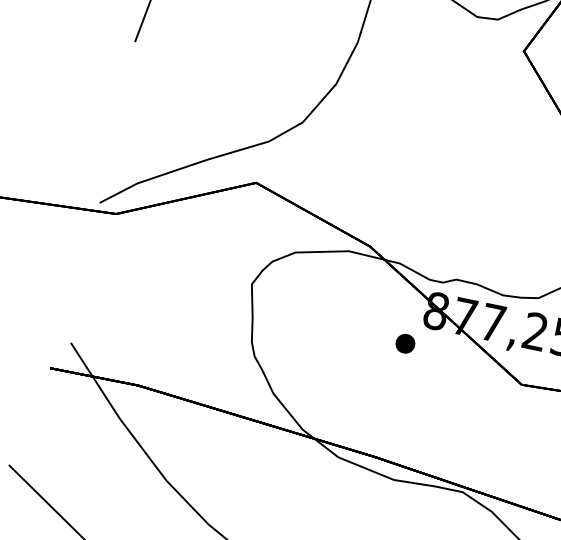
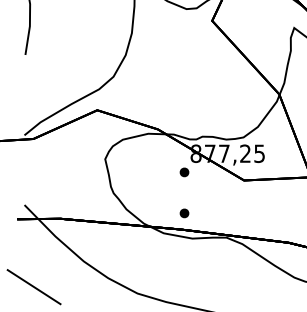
part: (388, 426) -> (184, 213), added

